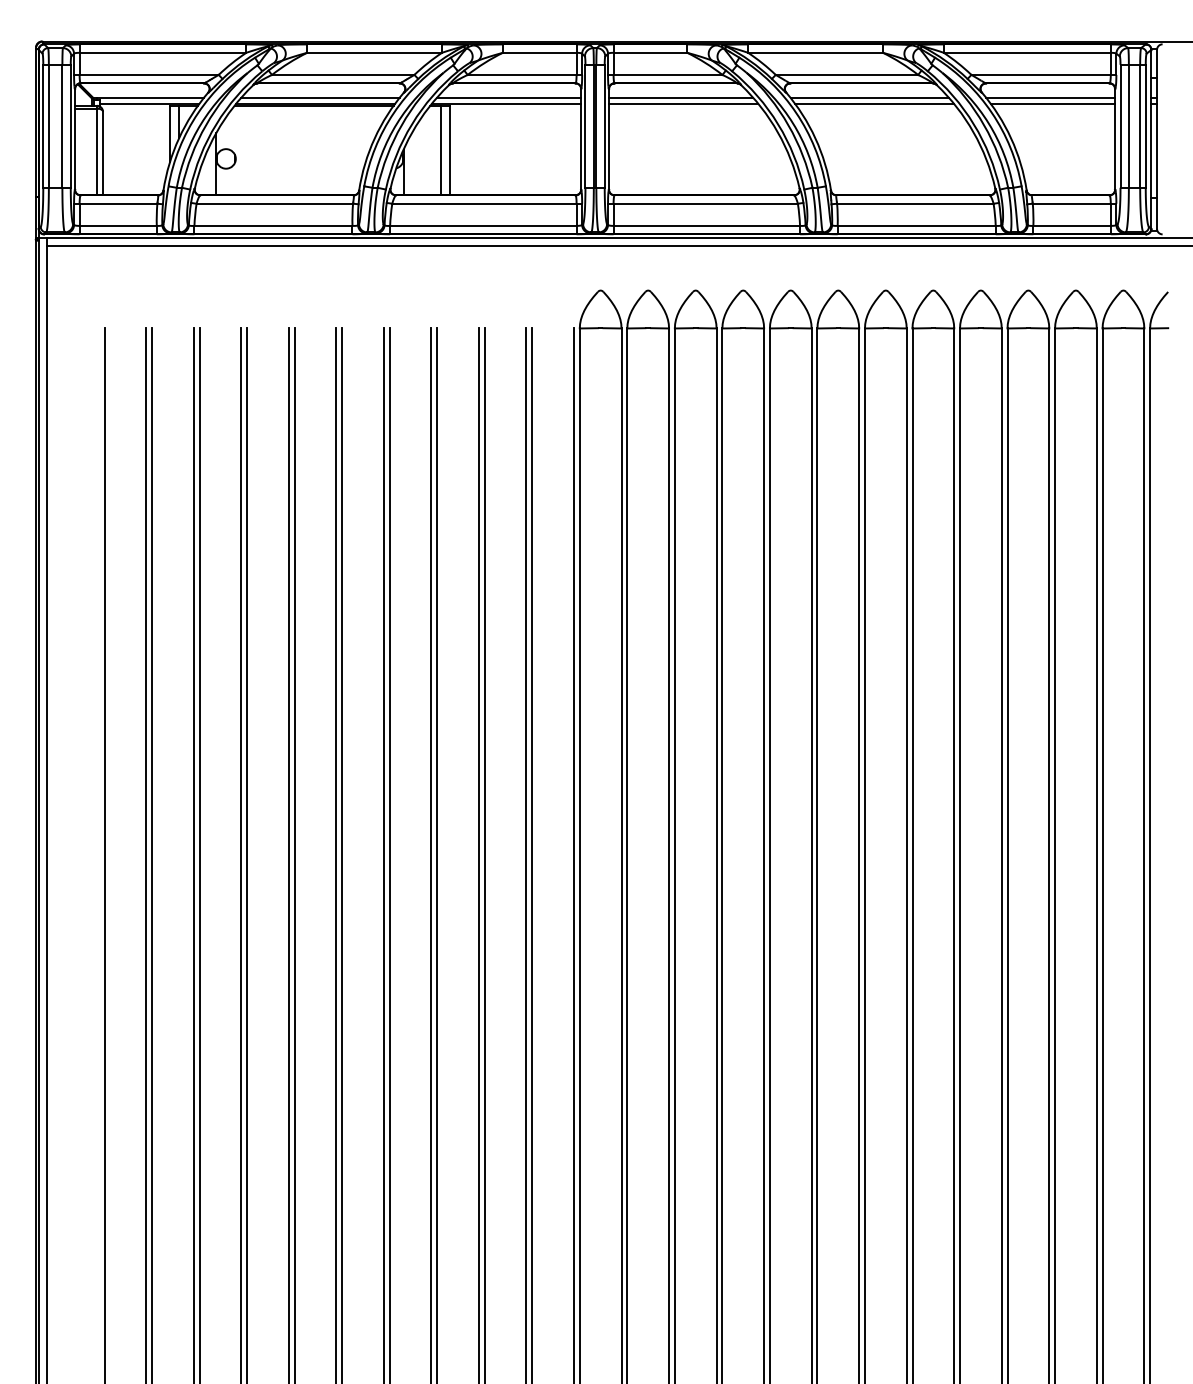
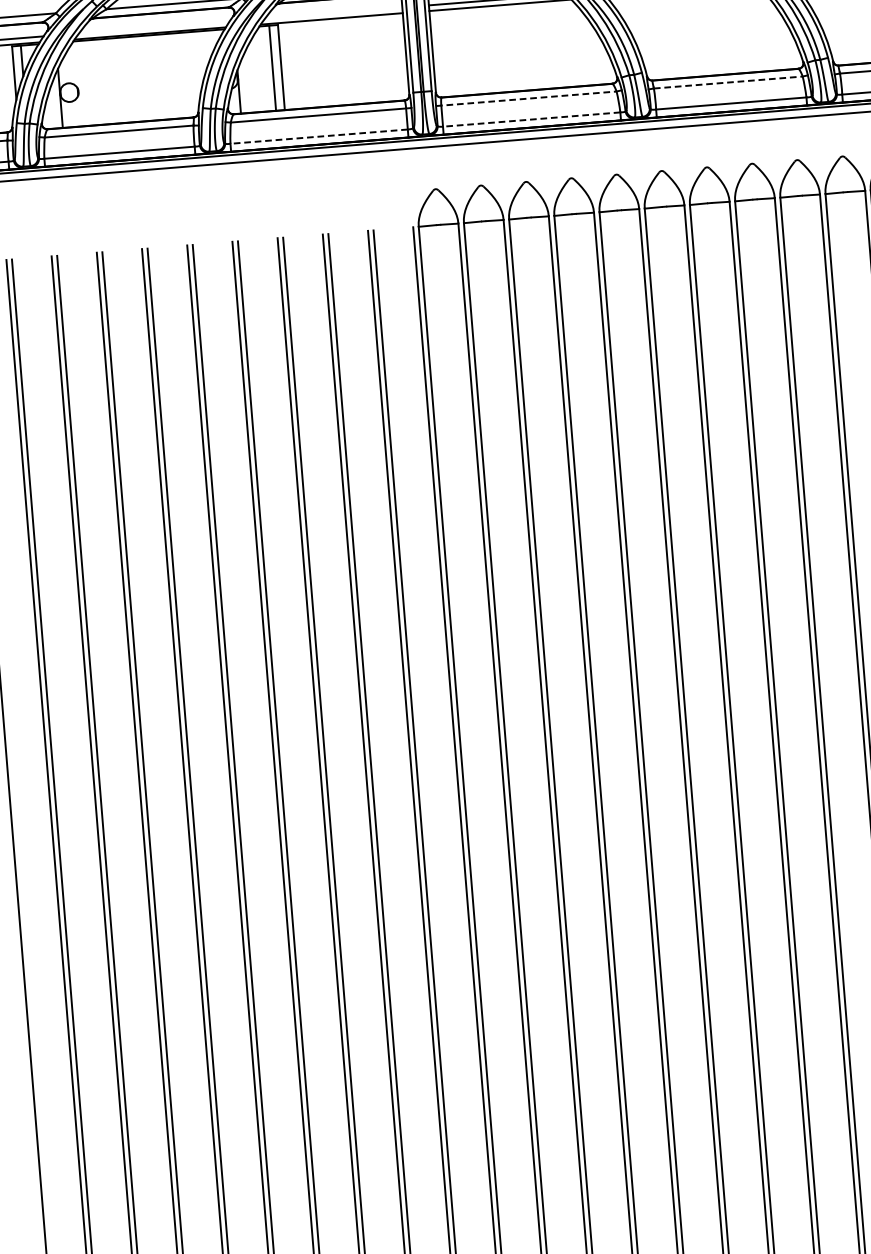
line: (320, 97) -> (154, 27), removed
line: (508, 97) -> (333, 12), removed
line: (702, 203) -> (525, 98), solid -> dashed
line: (915, 203) -> (728, 82), solid -> dashed
line: (482, 225) -> (318, 136), solid -> dashed
line: (706, 225) -> (531, 119), solid -> dashed

